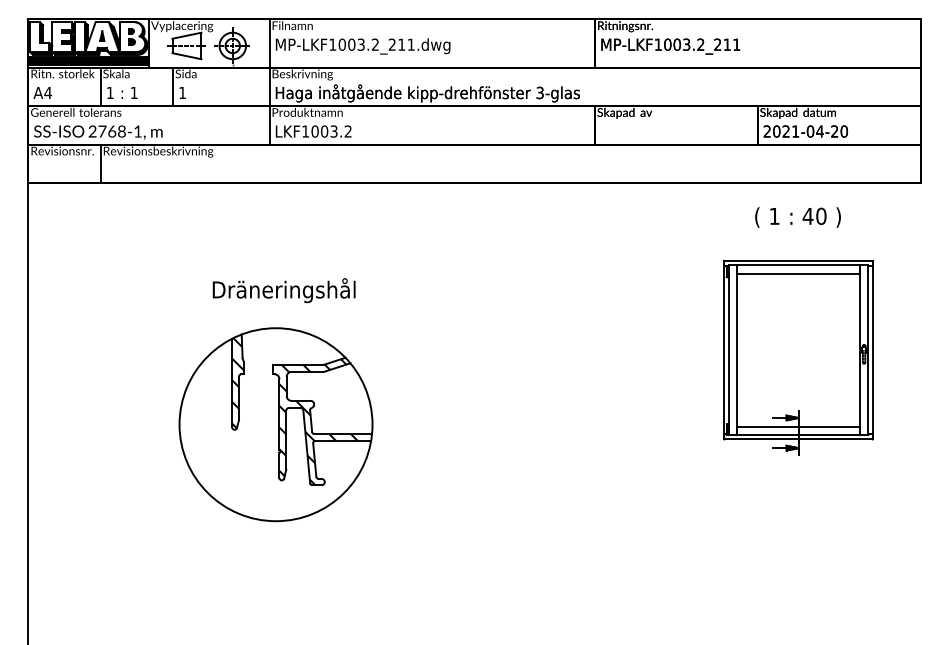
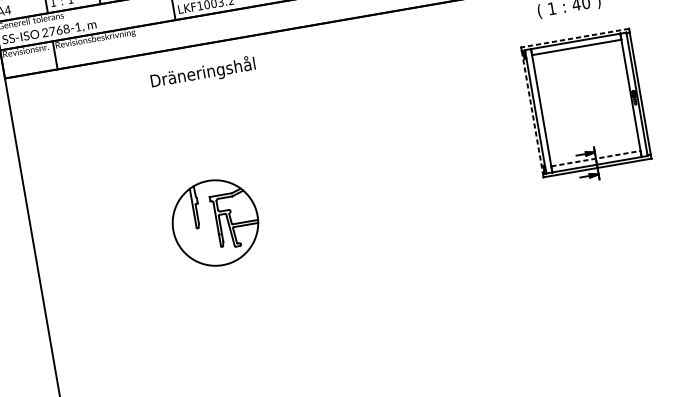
line: (798, 260) -> (574, 37), solid -> dashed
text: (283, 290) -> (202, 72), moved
line: (724, 350) -> (532, 112), solid -> dashed
part: (275, 424) -> (215, 222), size x0.6
line: (799, 426) -> (596, 158), solid -> dashed

